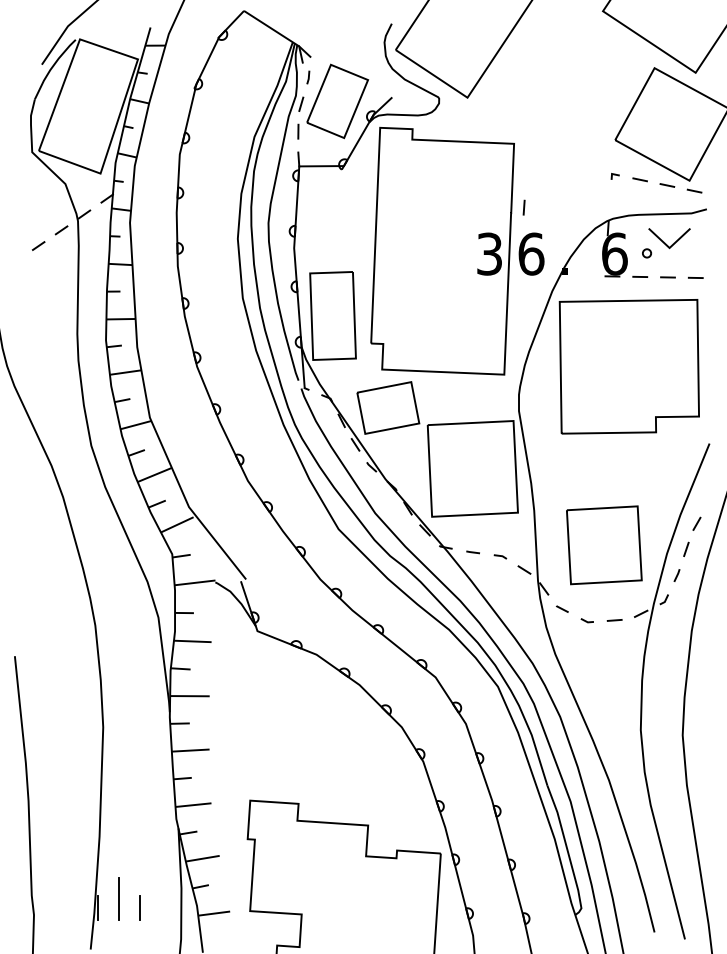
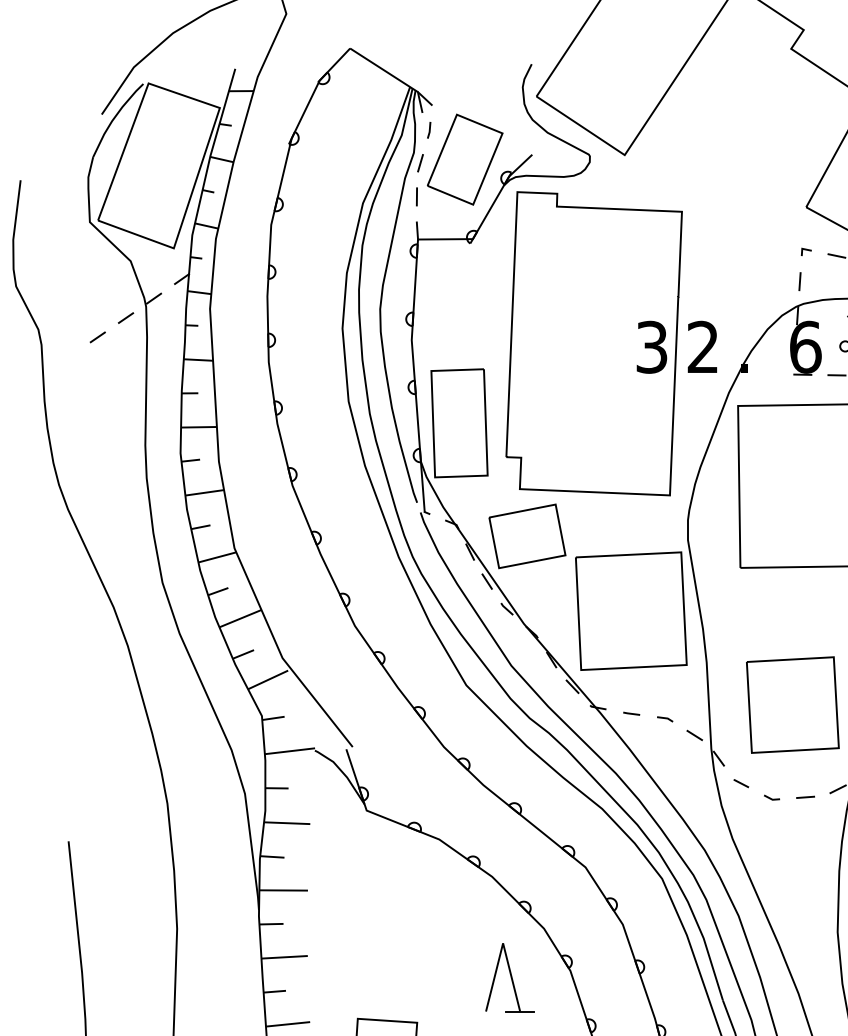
line: (523, 207) -> (799, 281), moved
text: (531, 253) -> (703, 346), 6 -> 2
part: (373, 767) -> (509, 978), added

